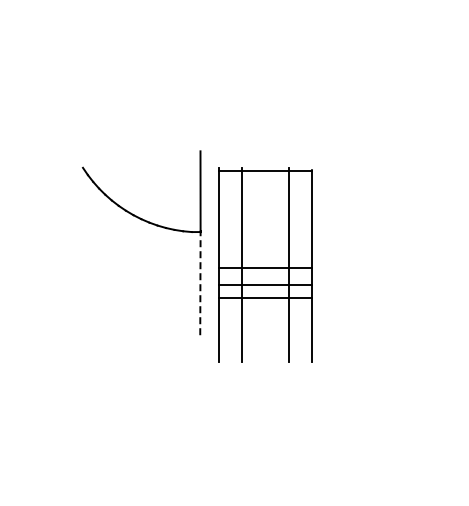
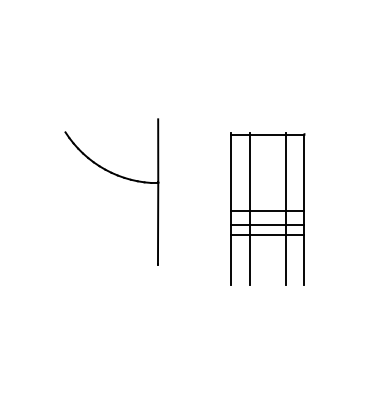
part: (265, 264) -> (267, 208), moved
line: (200, 283) -> (158, 223), dashed -> solid

